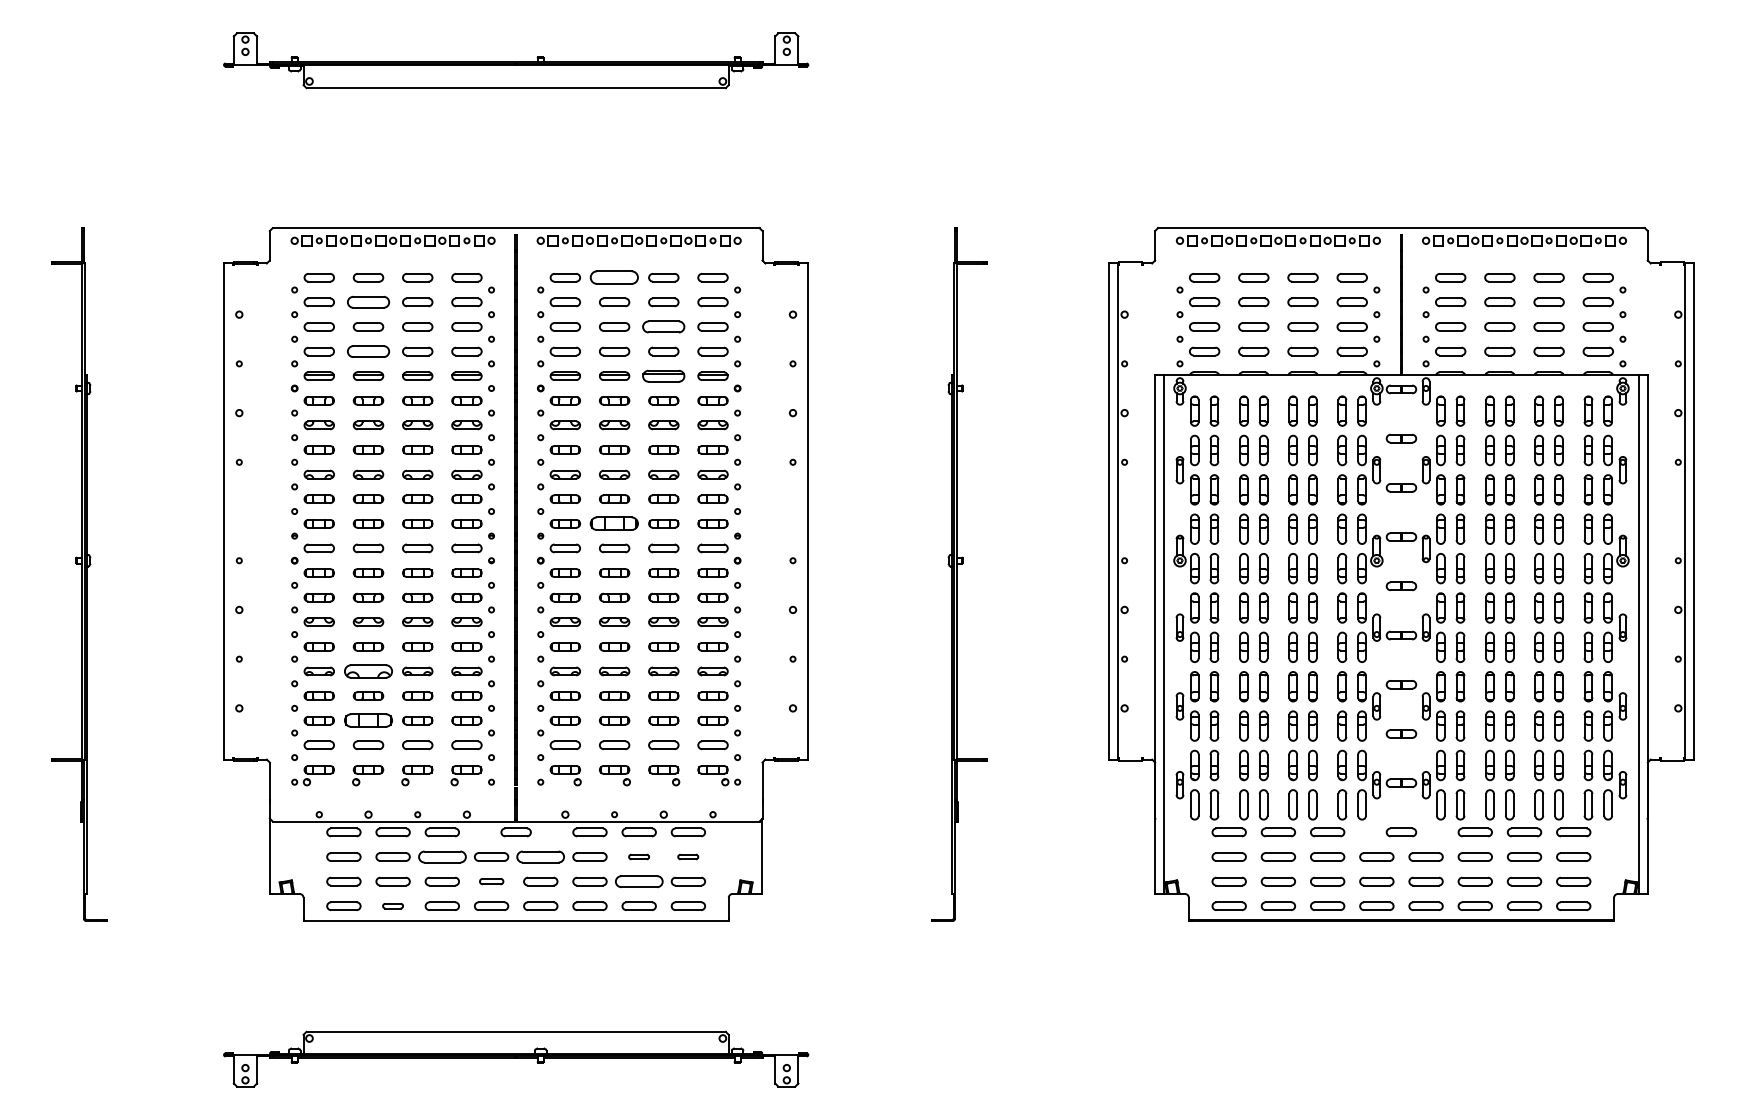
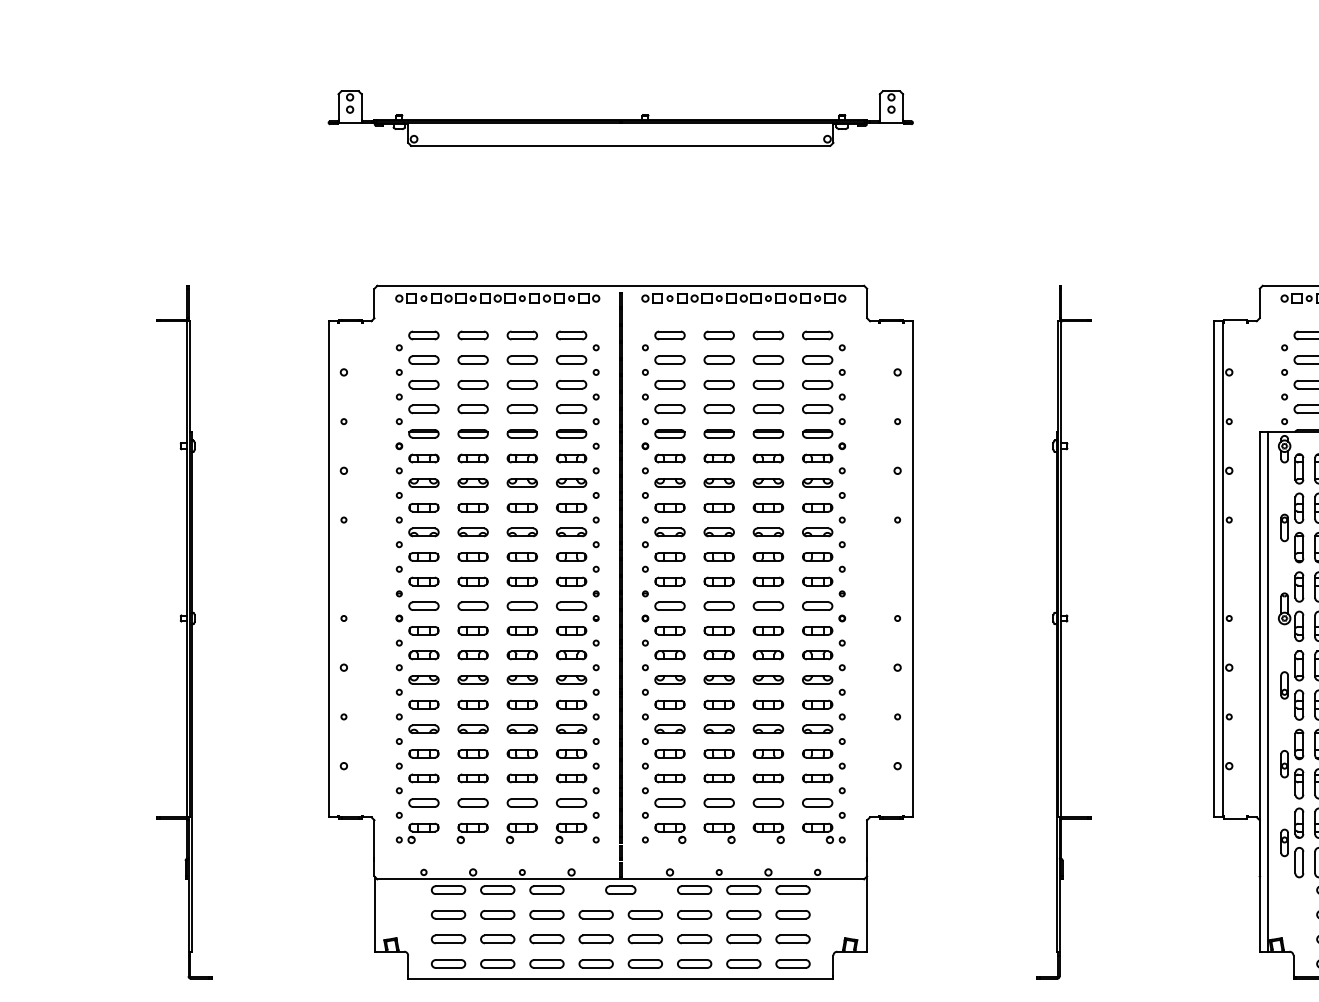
part: (614, 277) -> (719, 335), size x0.62
part: (368, 302) -> (473, 360), size x0.71
part: (663, 326) -> (768, 384), size x0.71
part: (368, 351) -> (473, 409), size x0.71
part: (663, 375) -> (768, 433), size x0.71
part: (614, 523) -> (719, 581), size x0.62
part: (368, 671) -> (473, 729), size x0.62
part: (368, 720) -> (473, 778), size x0.62
part: (441, 856) -> (546, 914), size x0.71
part: (540, 856) -> (645, 914), size x0.71
part: (638, 856) -> (743, 914), size x1.67
part: (687, 856) -> (792, 914), size x1.67
part: (491, 881) -> (596, 939), size x1.43
part: (638, 881) -> (743, 939), size x0.71
part: (392, 905) -> (497, 963), size x1.67

